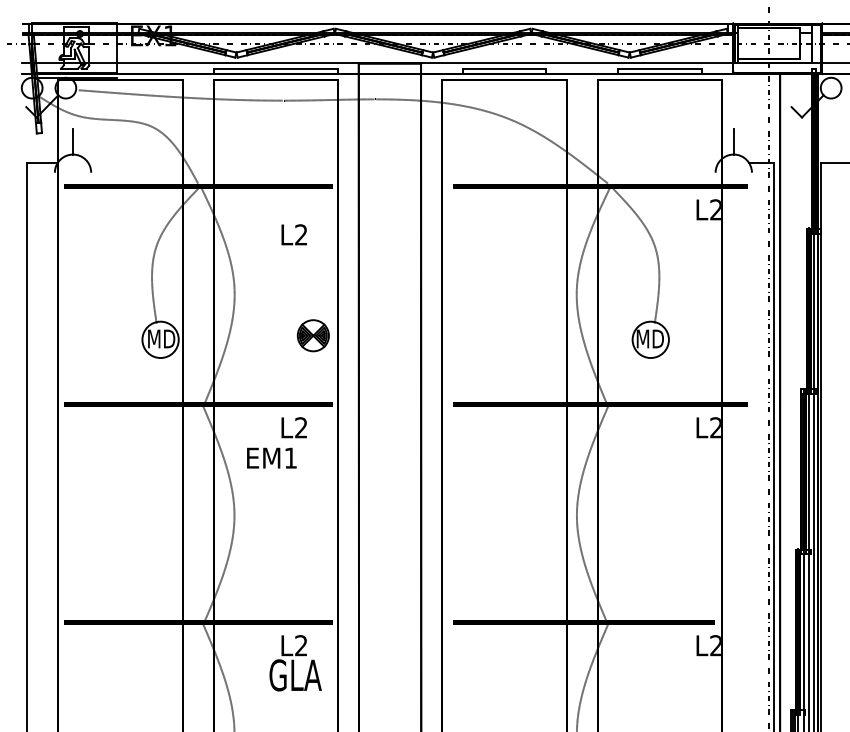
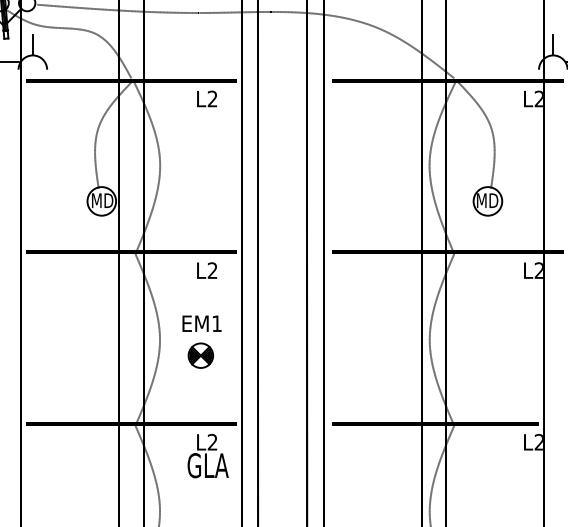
text: (293, 234) -> (206, 98), moved
part: (312, 335) -> (200, 355), moved
text: (271, 457) -> (201, 323), moved

